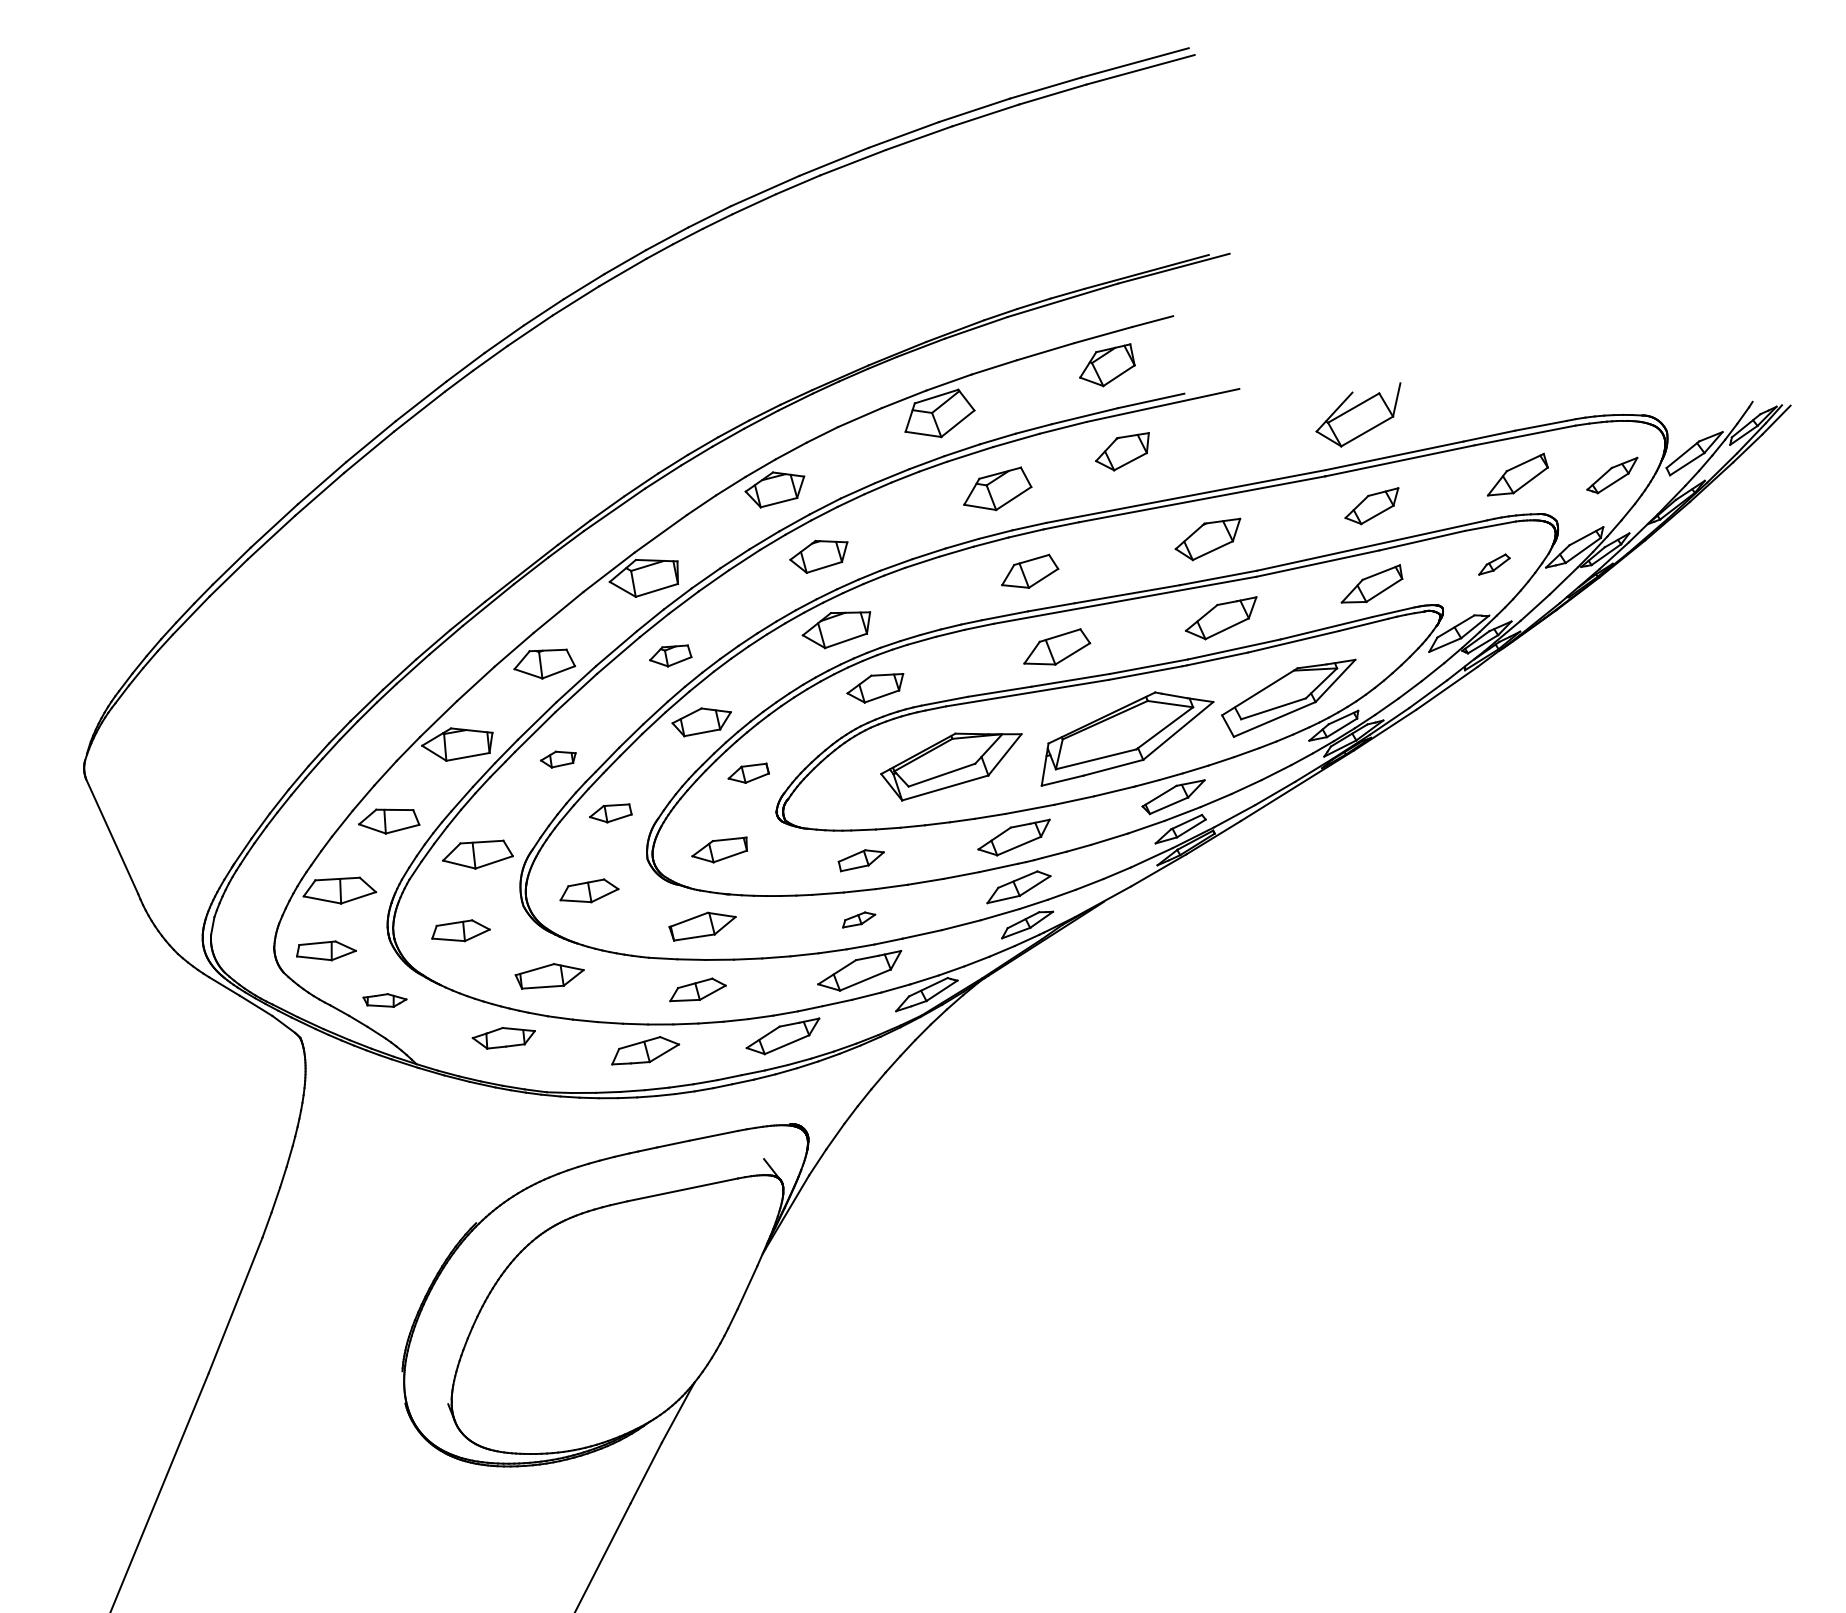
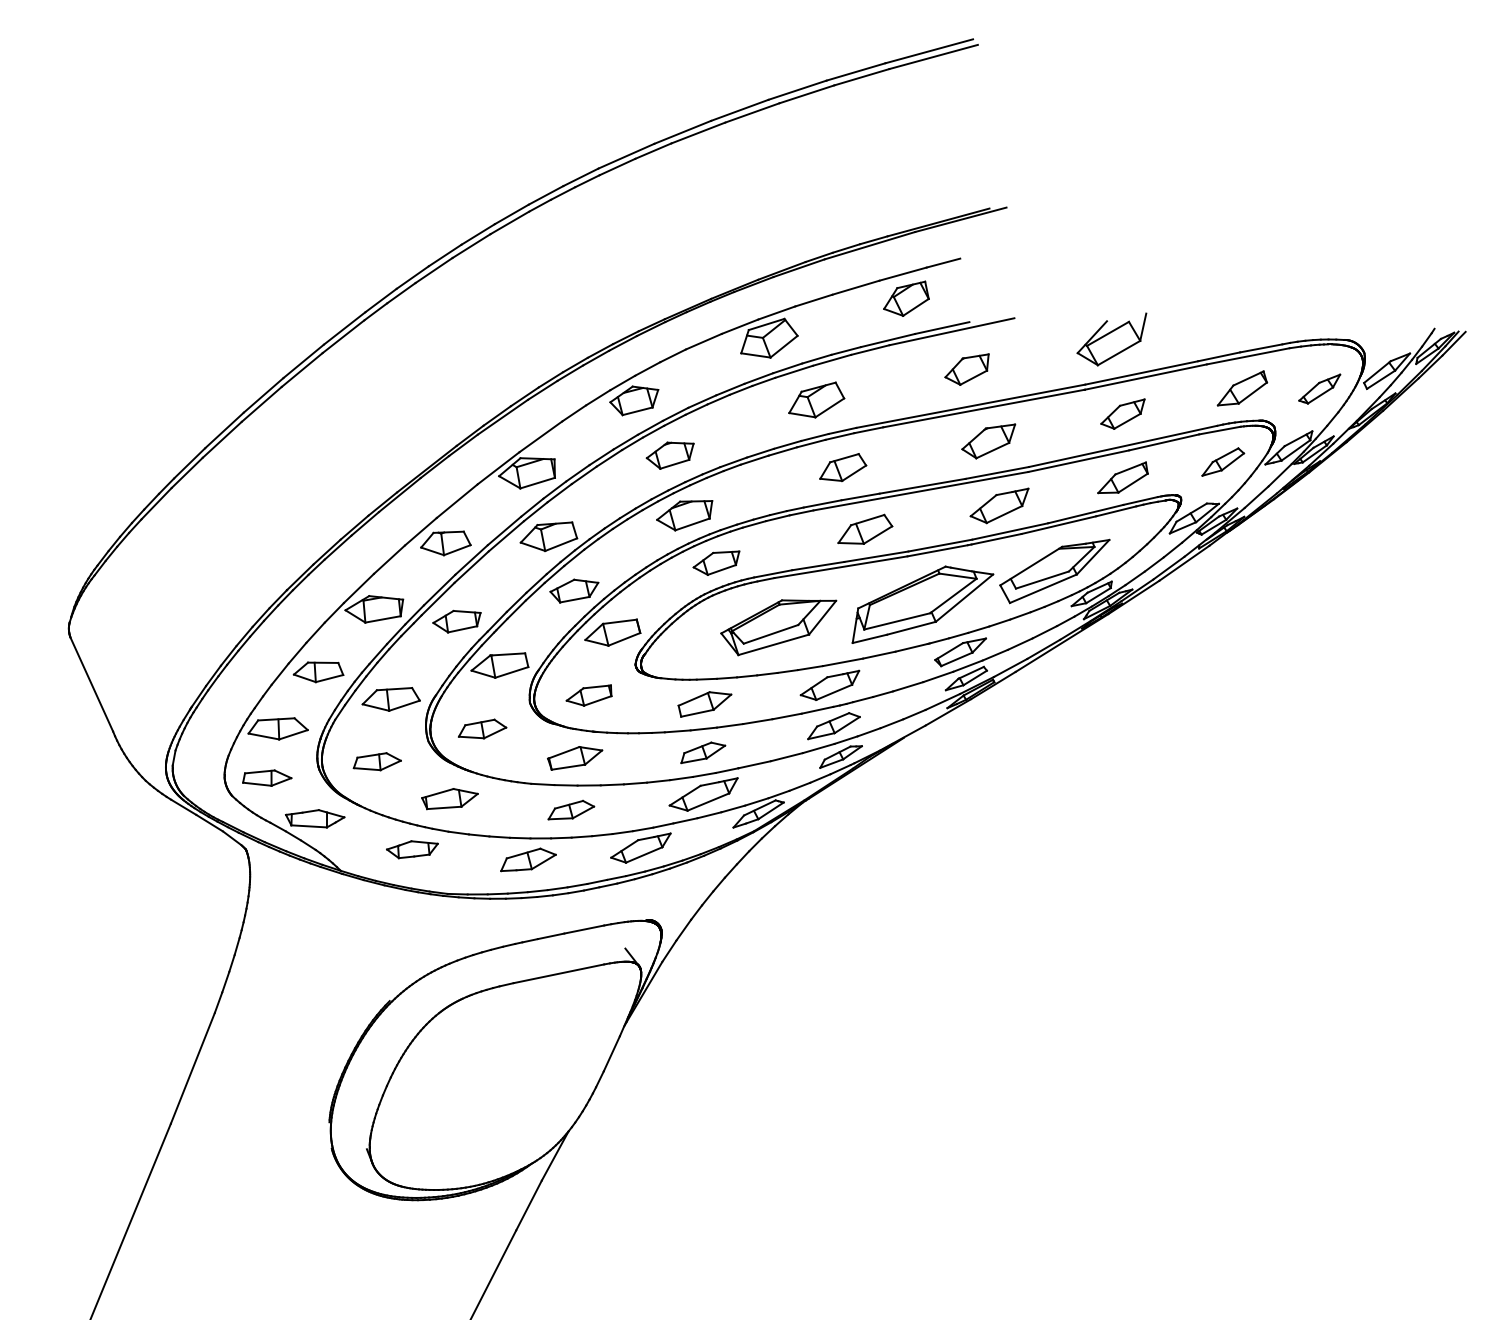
part: (1122, 451) -> (967, 369), moved
part: (1494, 564) -> (1223, 461), size x1.67
part: (670, 655) -> (548, 536), size x1.67
part: (558, 759) -> (457, 621), size x1.67
part: (748, 773) -> (612, 632), size x1.67
part: (610, 813) -> (499, 665), size x1.67
part: (861, 860) -> (705, 704), size x1.43
part: (858, 919) -> (702, 752), size x1.67
part: (384, 1000) -> (314, 818), size x1.67

